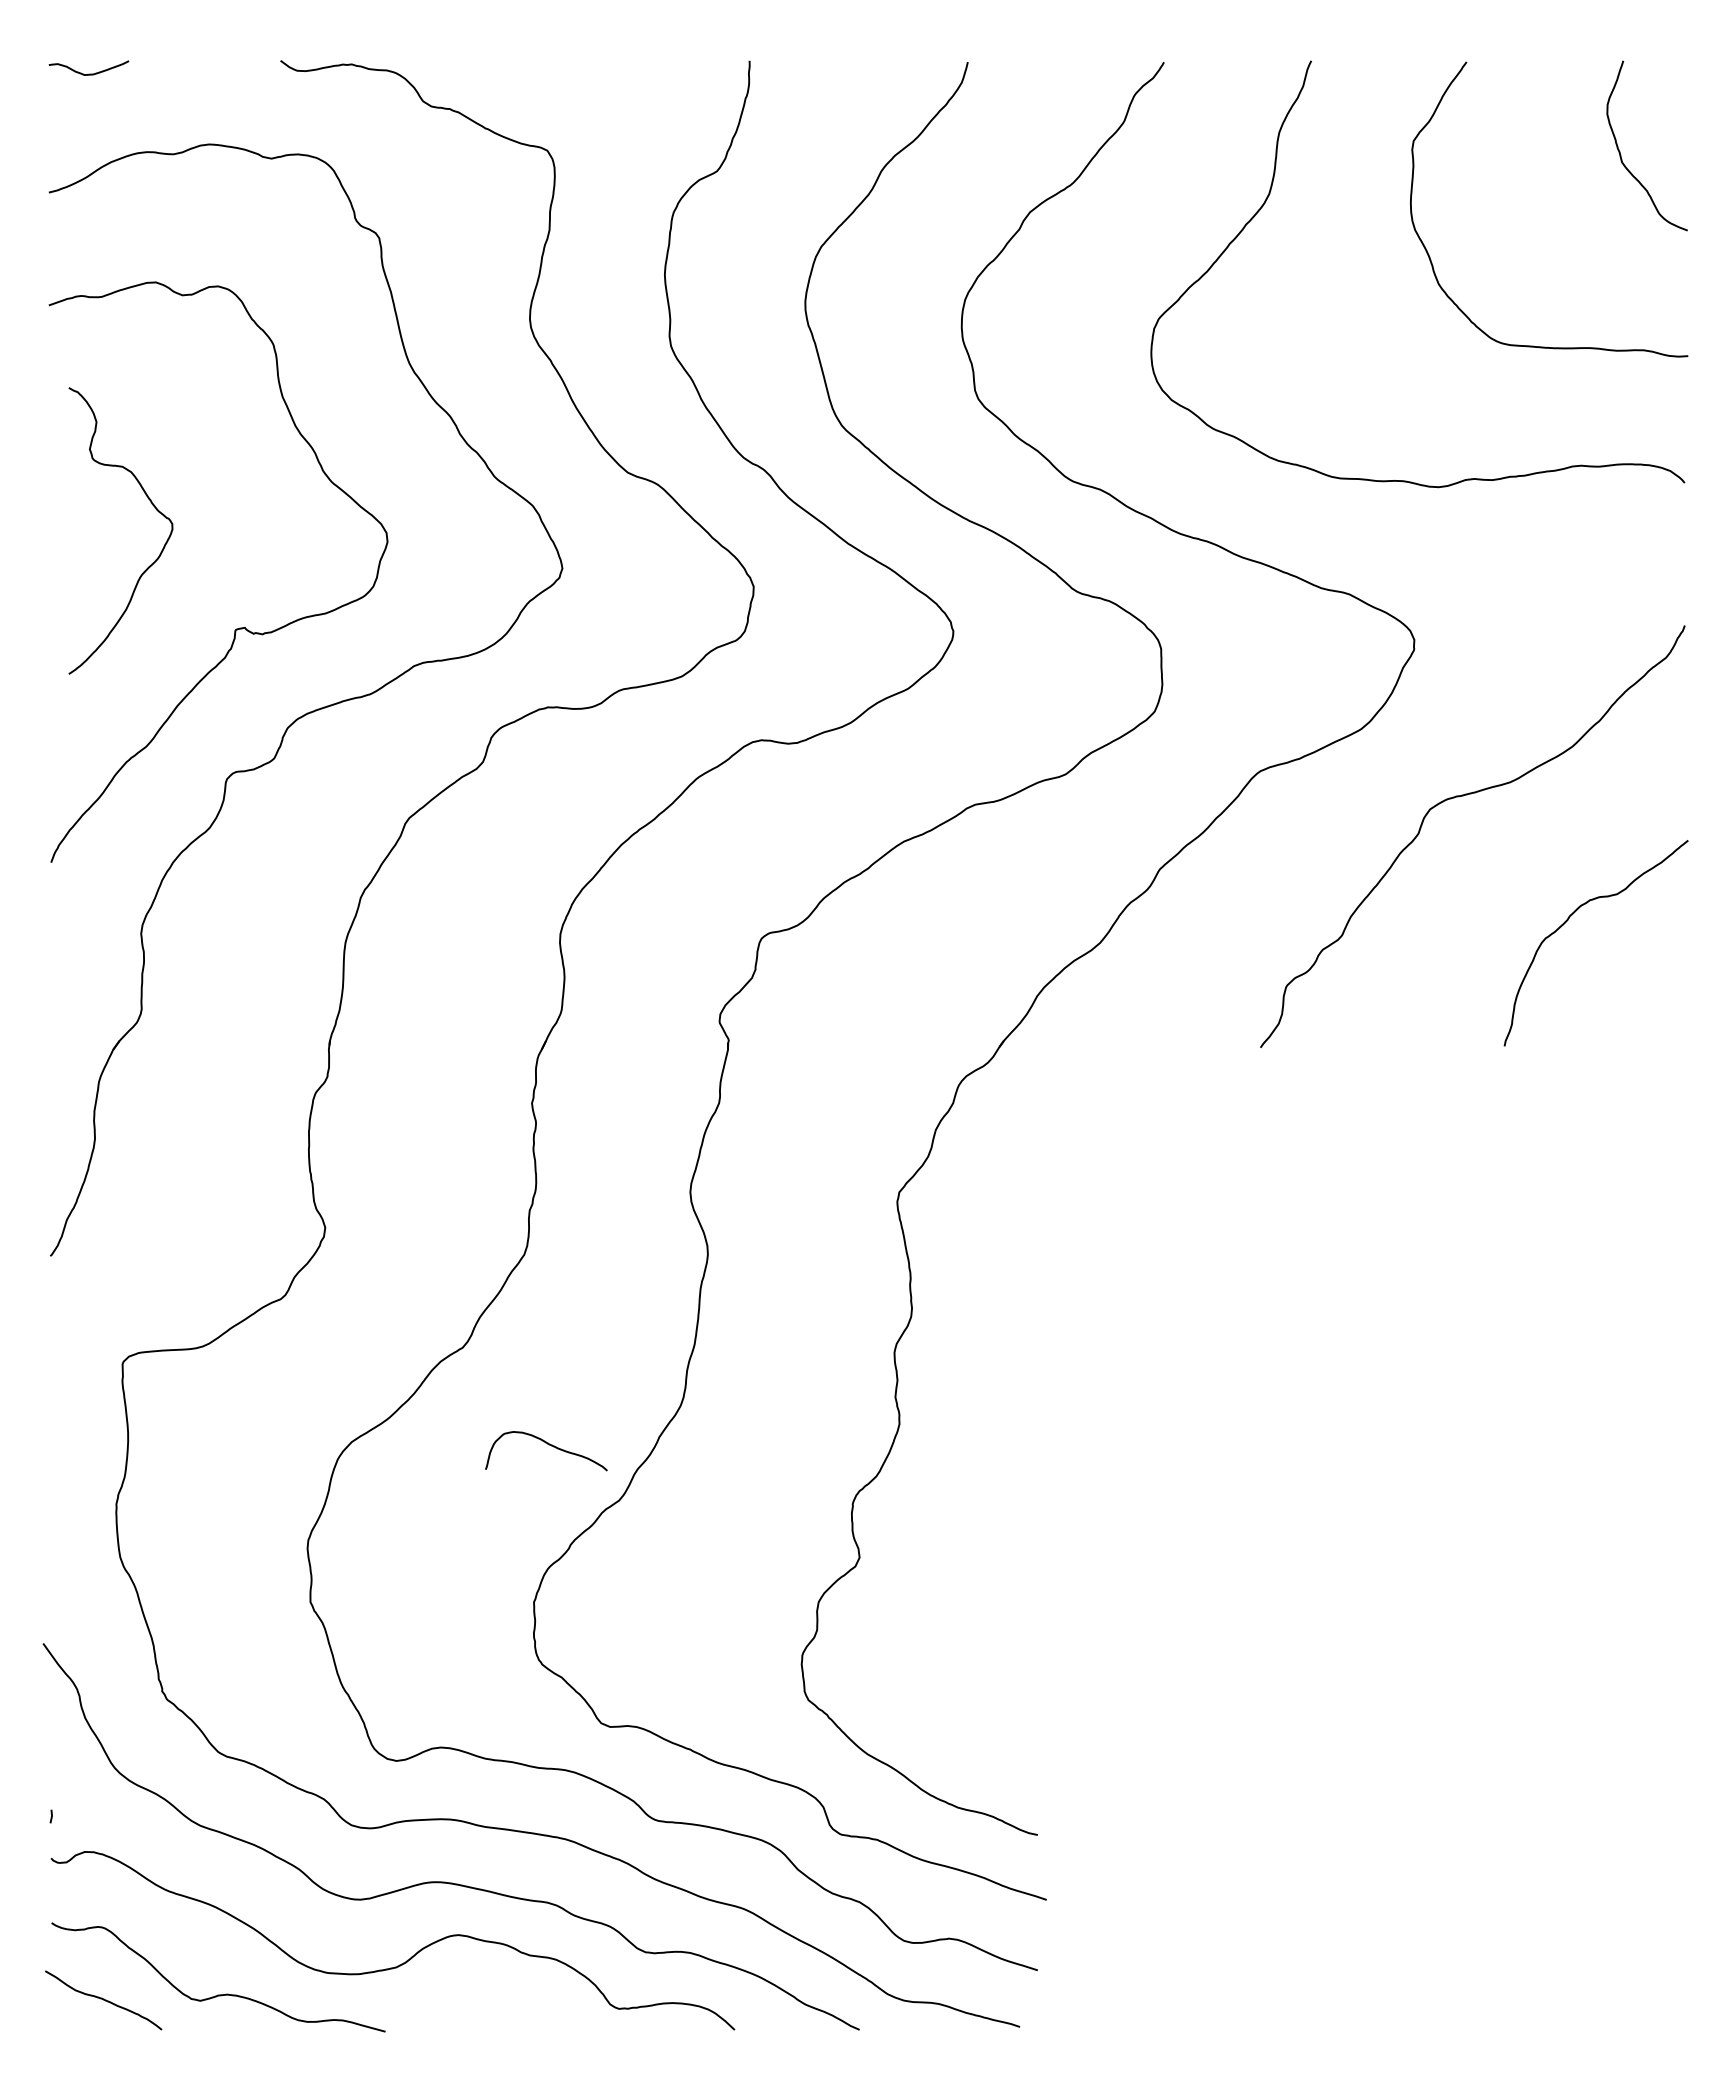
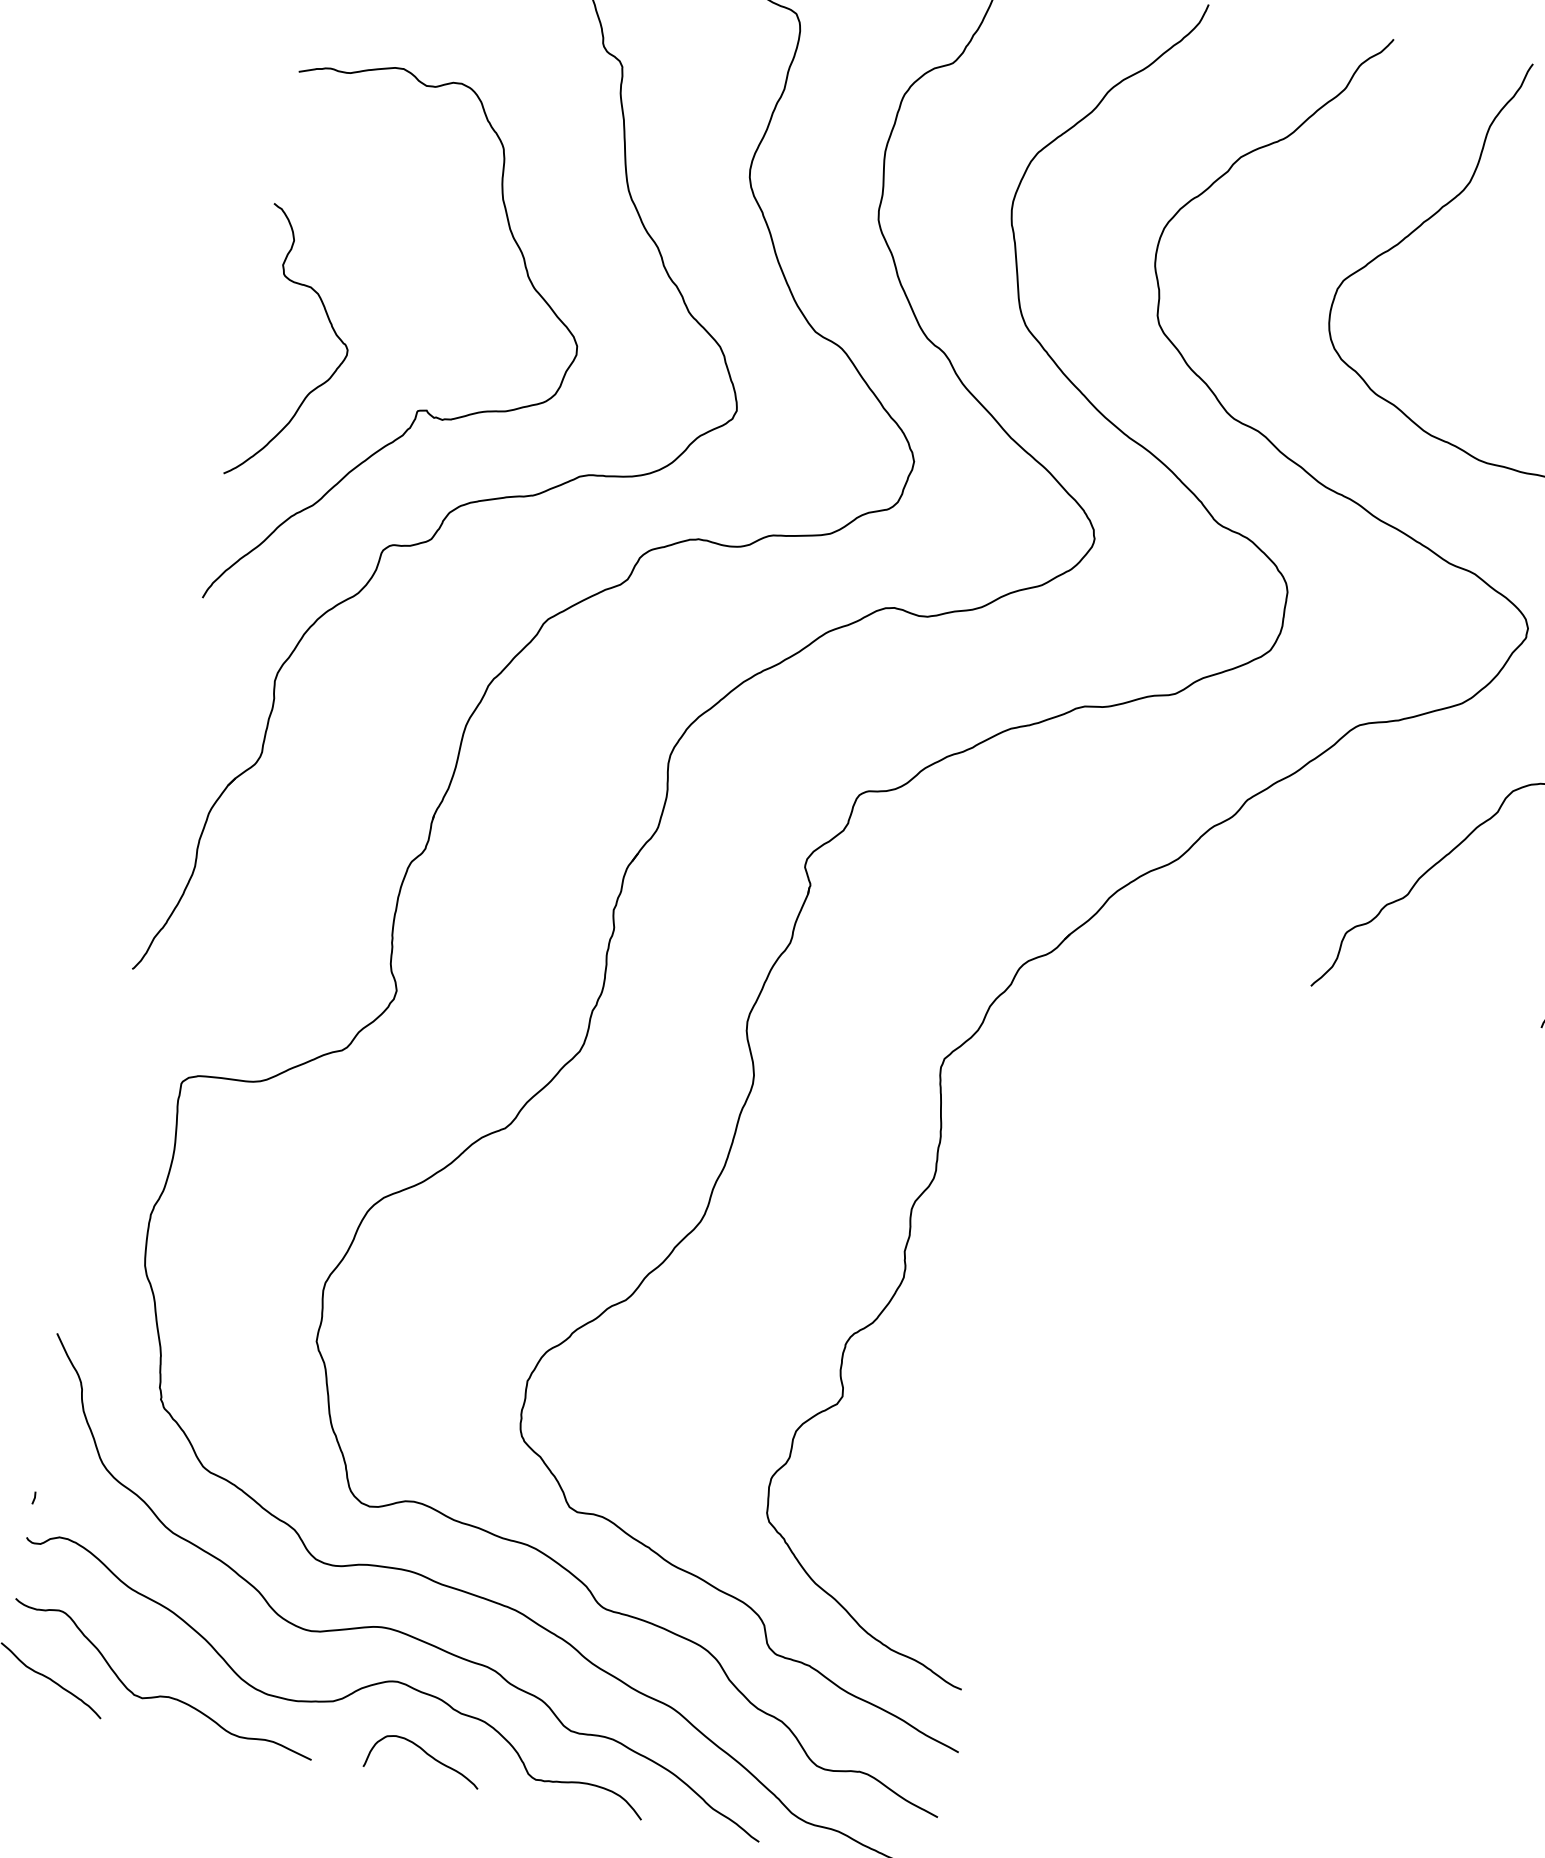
curve: (151, 504) -> (331, 328), moved
curve: (549, 1445) -> (427, 1755), moved

